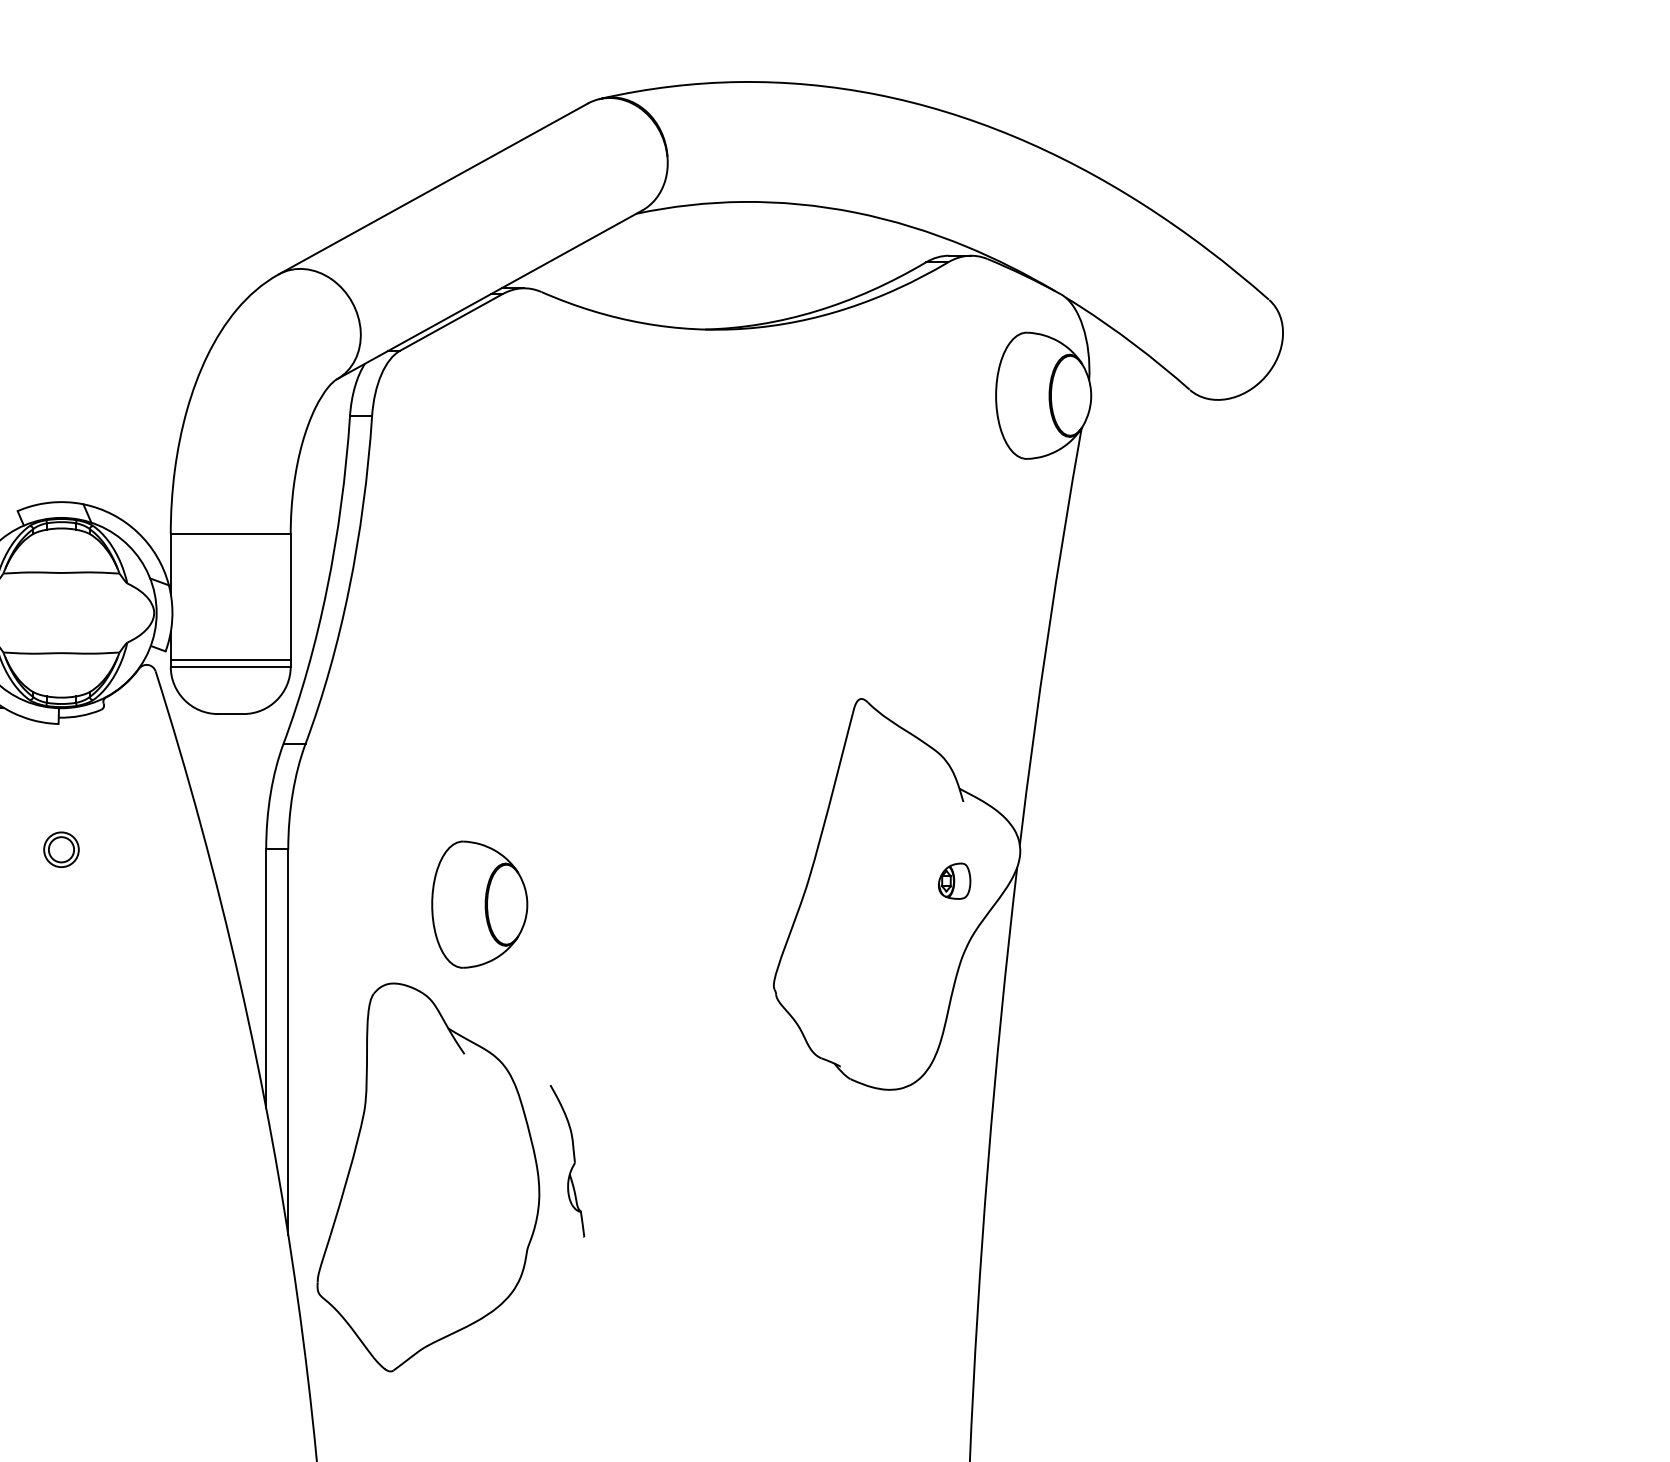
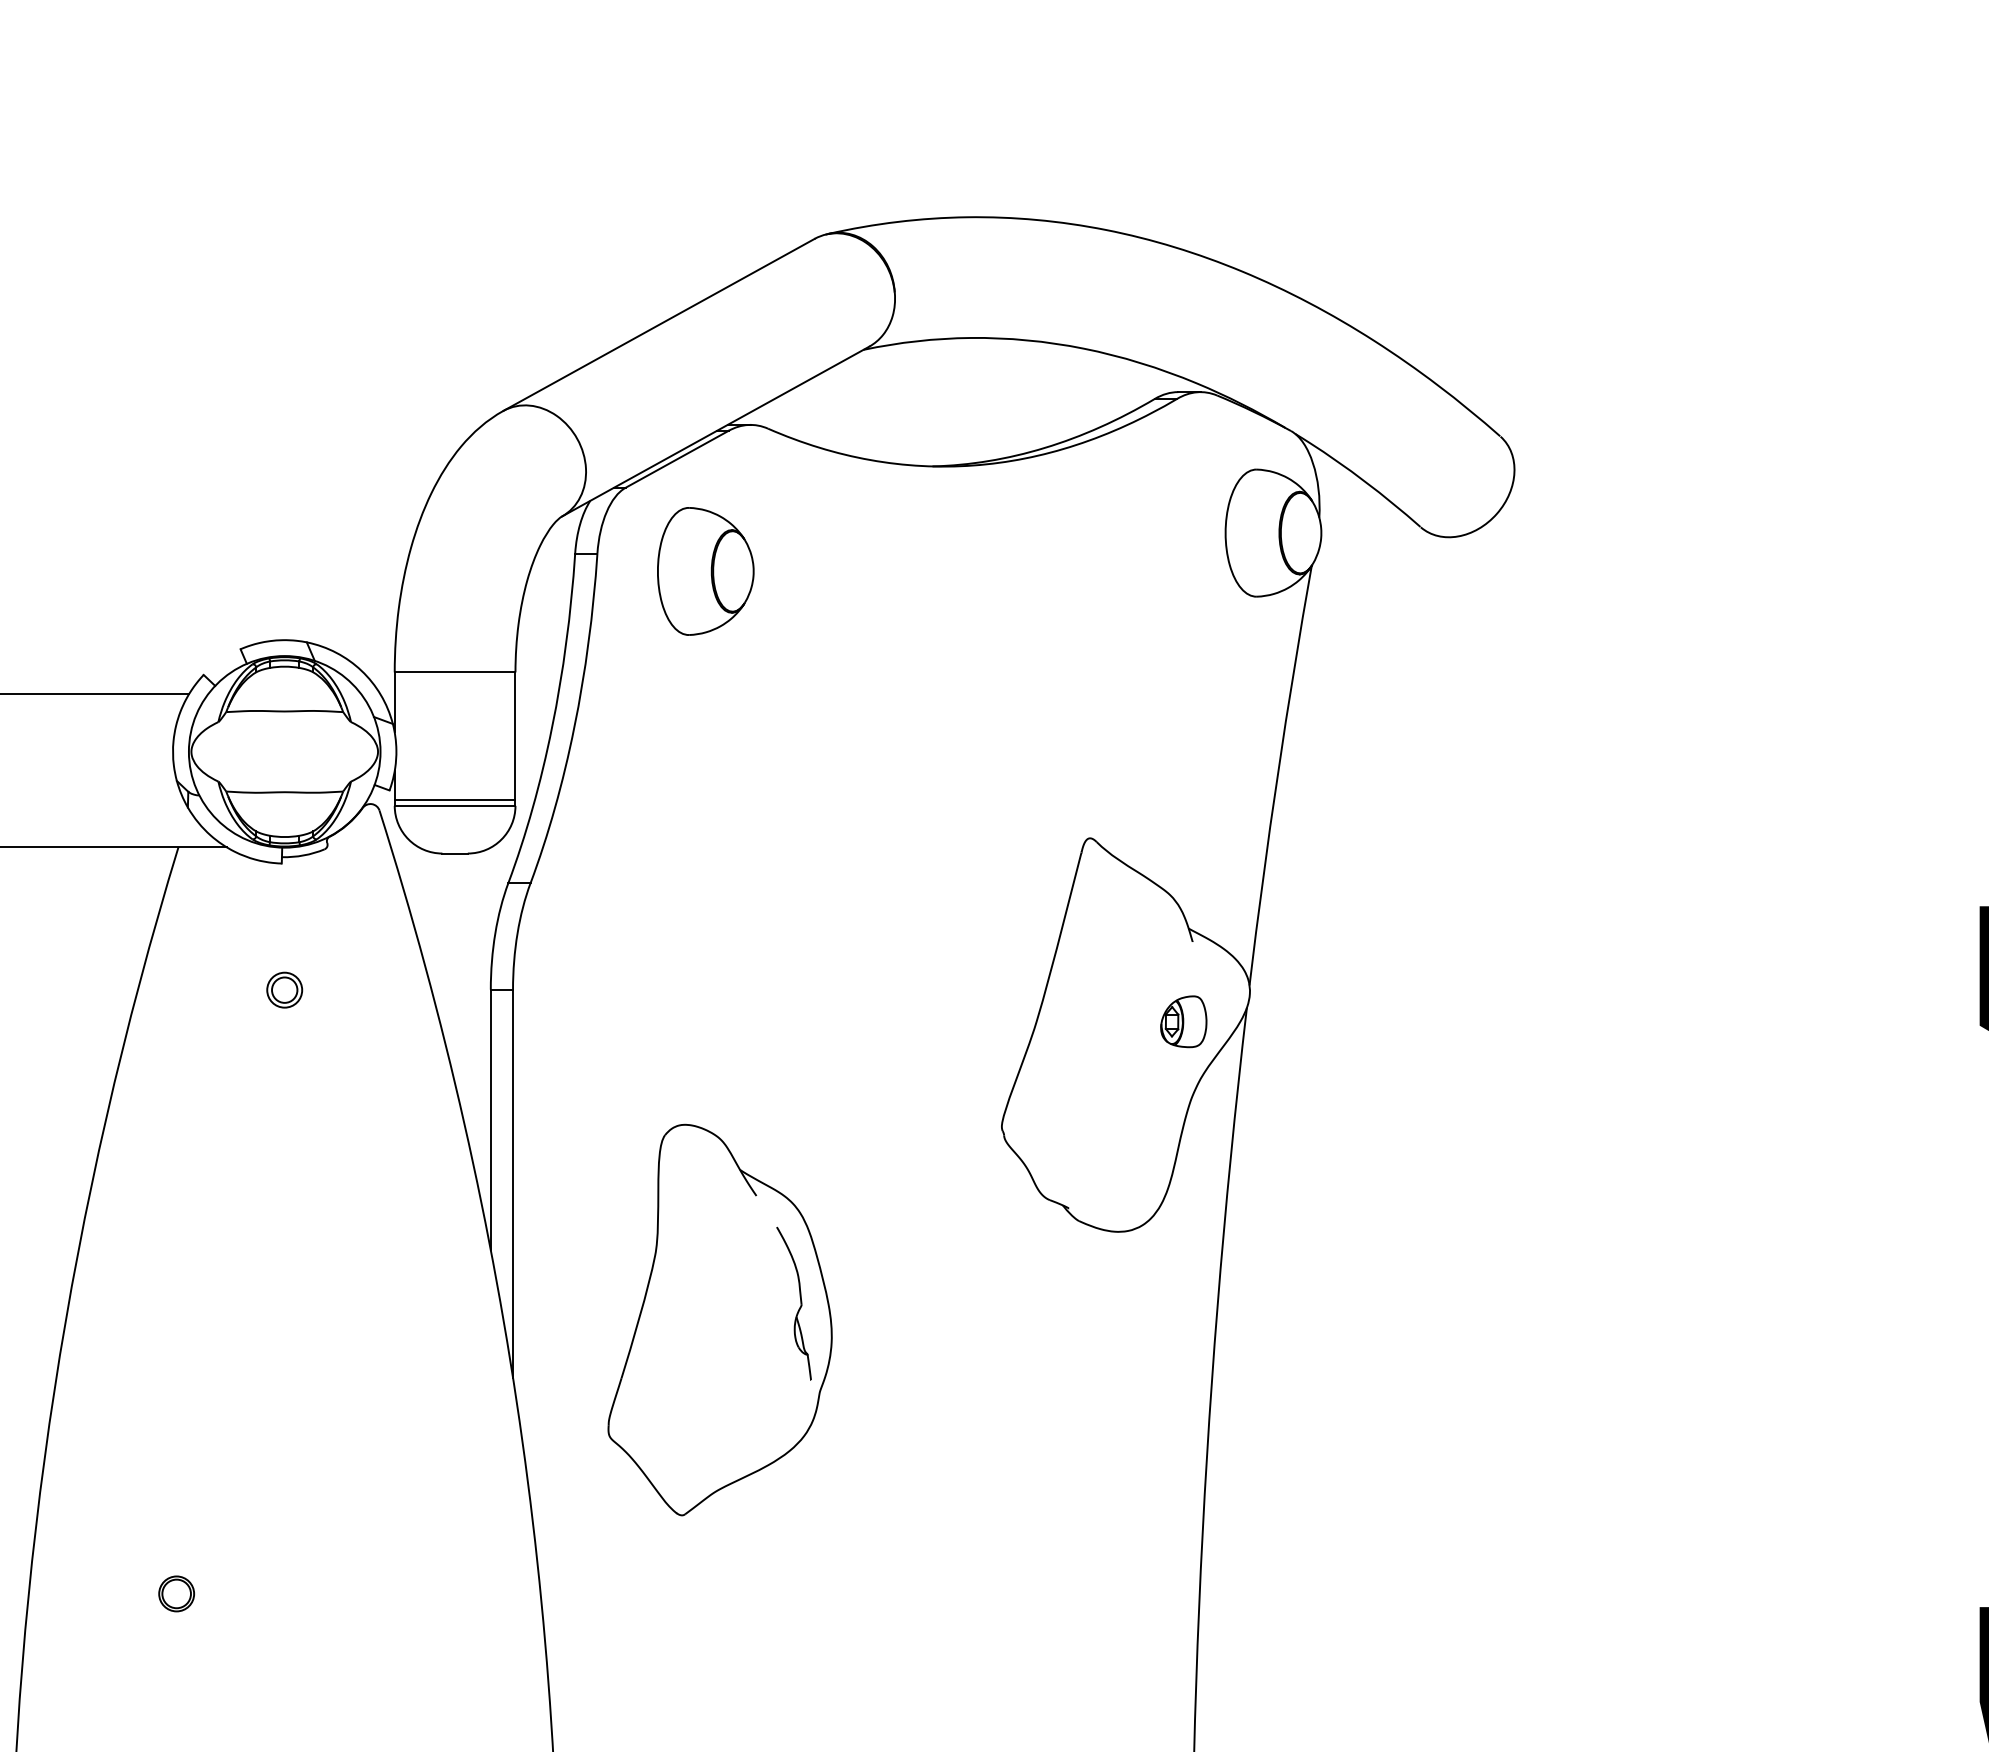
part: (954, 880) -> (1183, 1021), size x1.43
part: (479, 904) -> (705, 571), moved
part: (427, 1176) -> (719, 1319), moved

